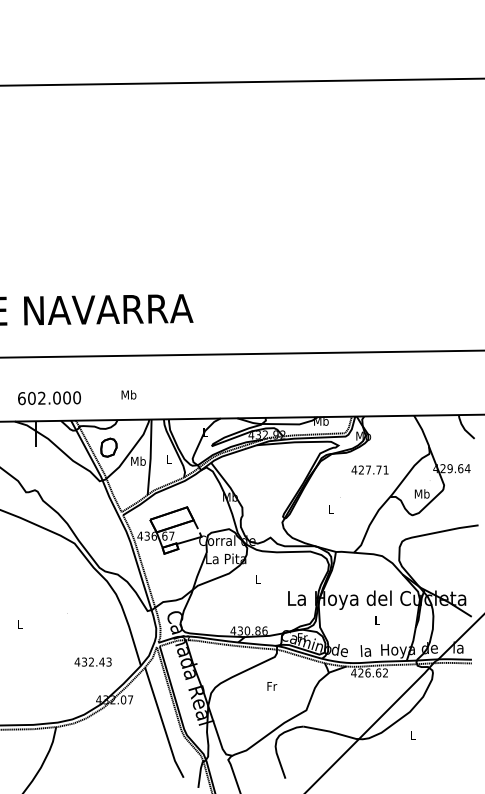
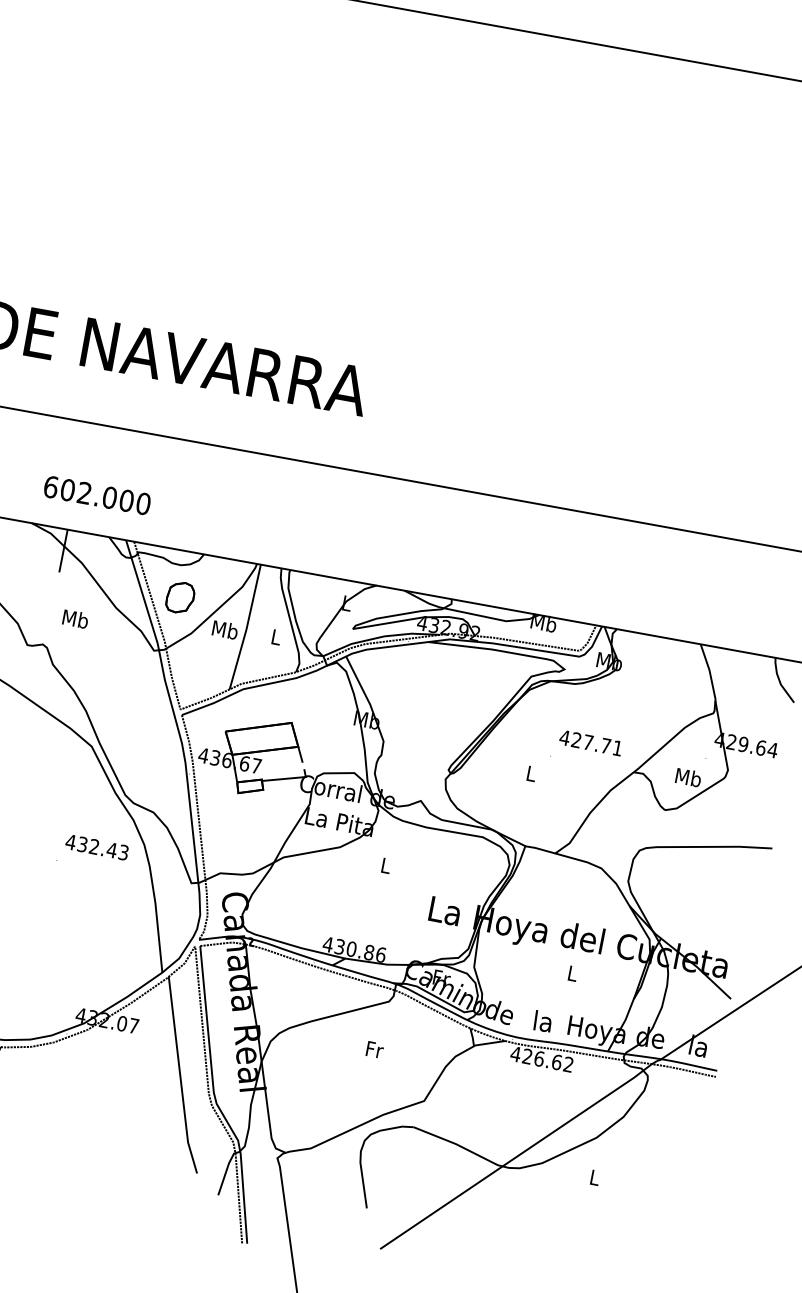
text: (128, 394) -> (74, 618), moved
text: (369, 469) -> (590, 741), moved
text: (92, 661) -> (96, 846), moved

